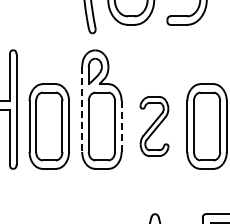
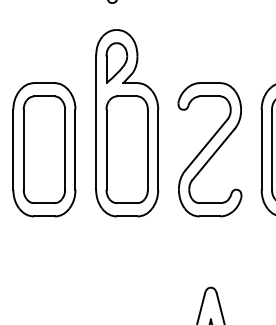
line: (82, 110) -> (96, 124), dashed -> solid
line: (121, 126) -> (158, 149), dashed -> solid
part: (154, 126) -> (209, 149), size x1.43

